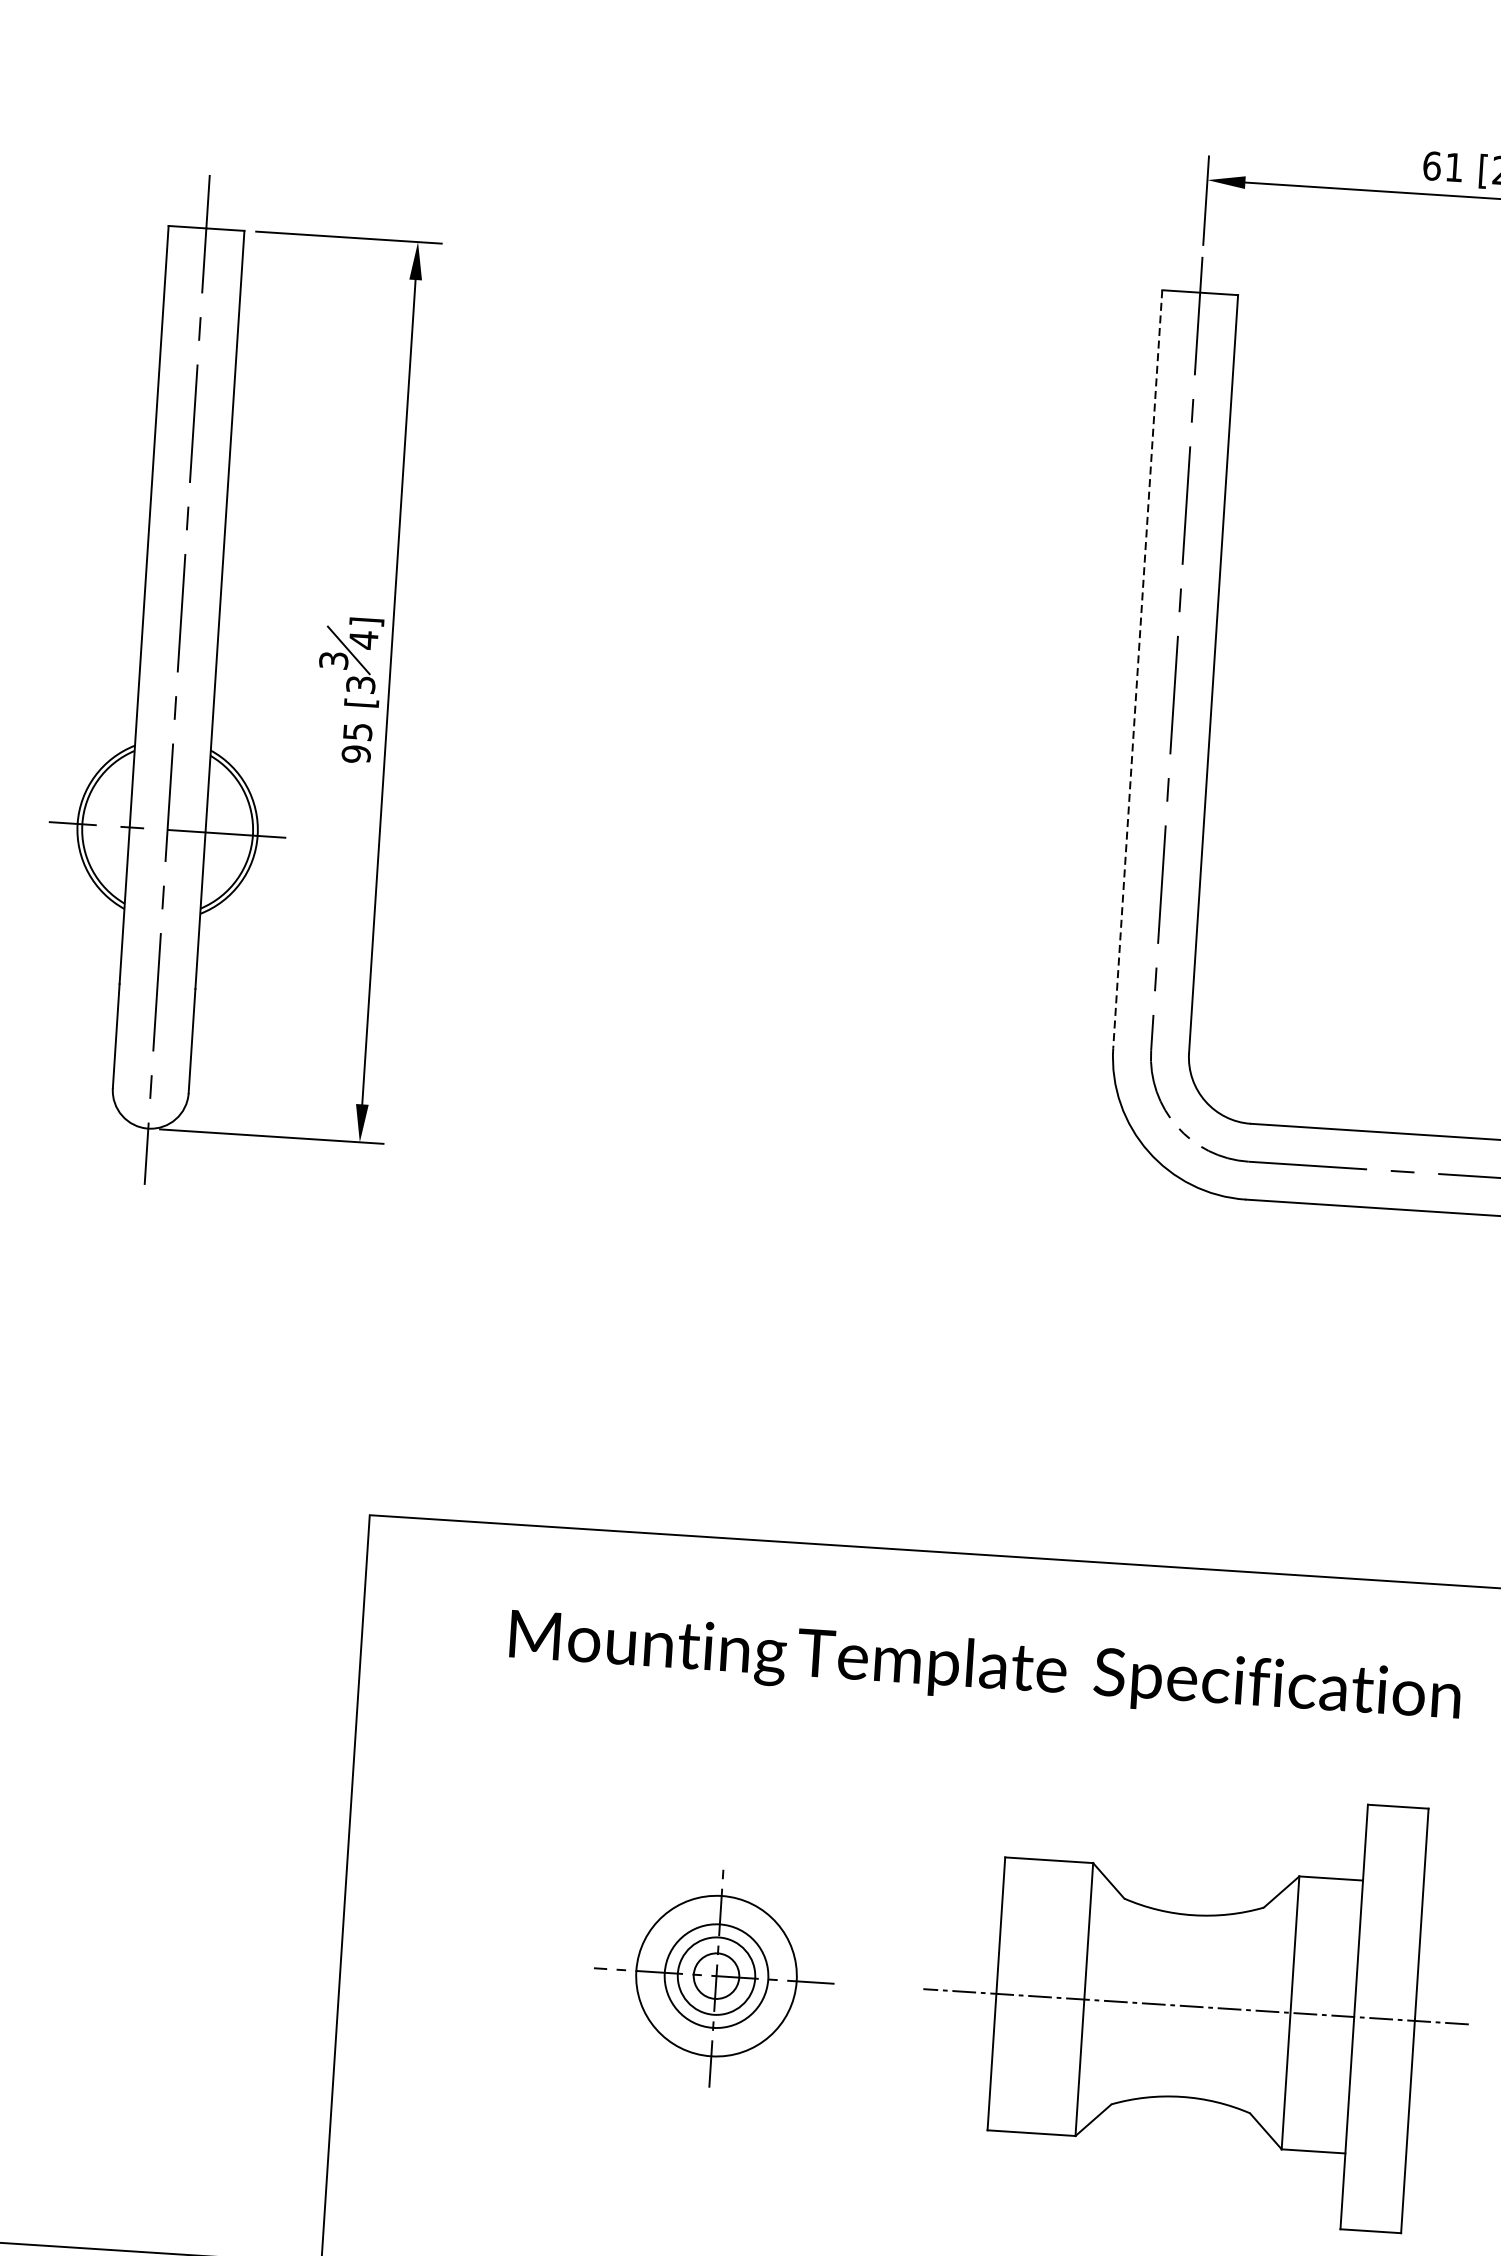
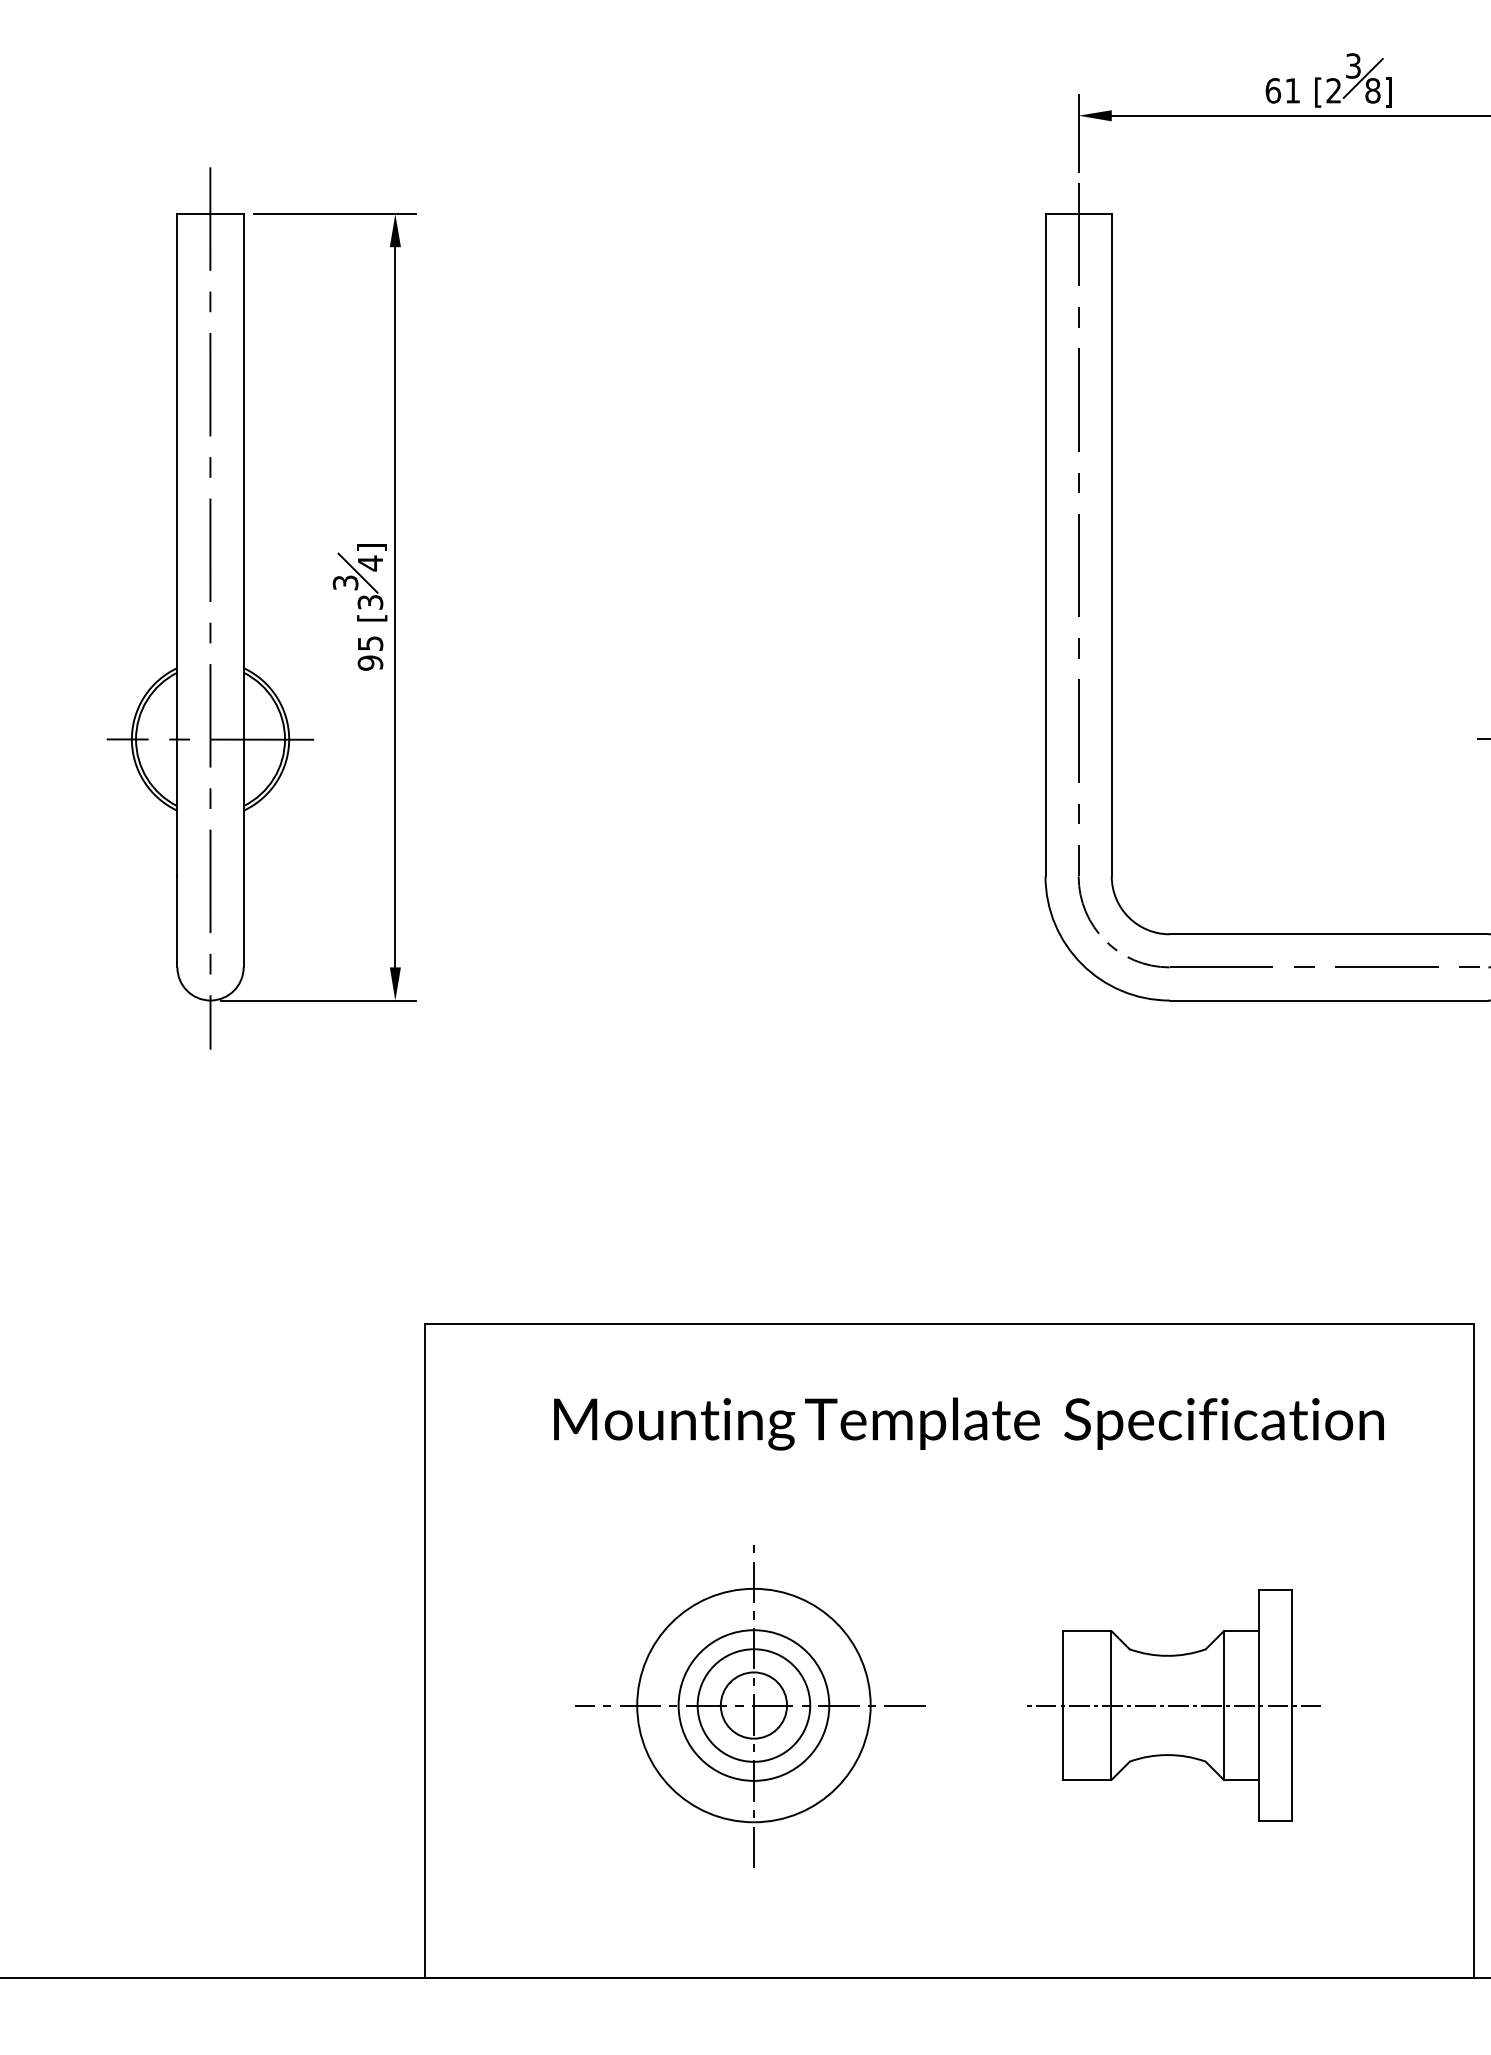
line: (1137, 669) -> (1045, 545), dashed -> solid
part: (714, 1976) -> (750, 1706), size x1.67
part: (1198, 2006) -> (1173, 1705), size x0.62

